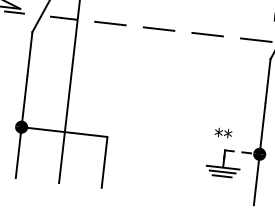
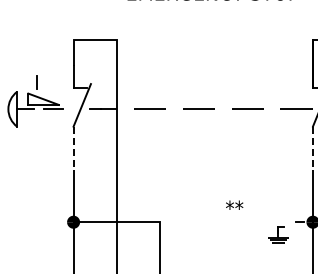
line: (29, 53) -> (73, 148), solid -> dashed
line: (267, 80) -> (312, 148), solid -> dashed
text: (223, 132) -> (234, 204), moved
part: (224, 162) -> (278, 234), size x0.6

